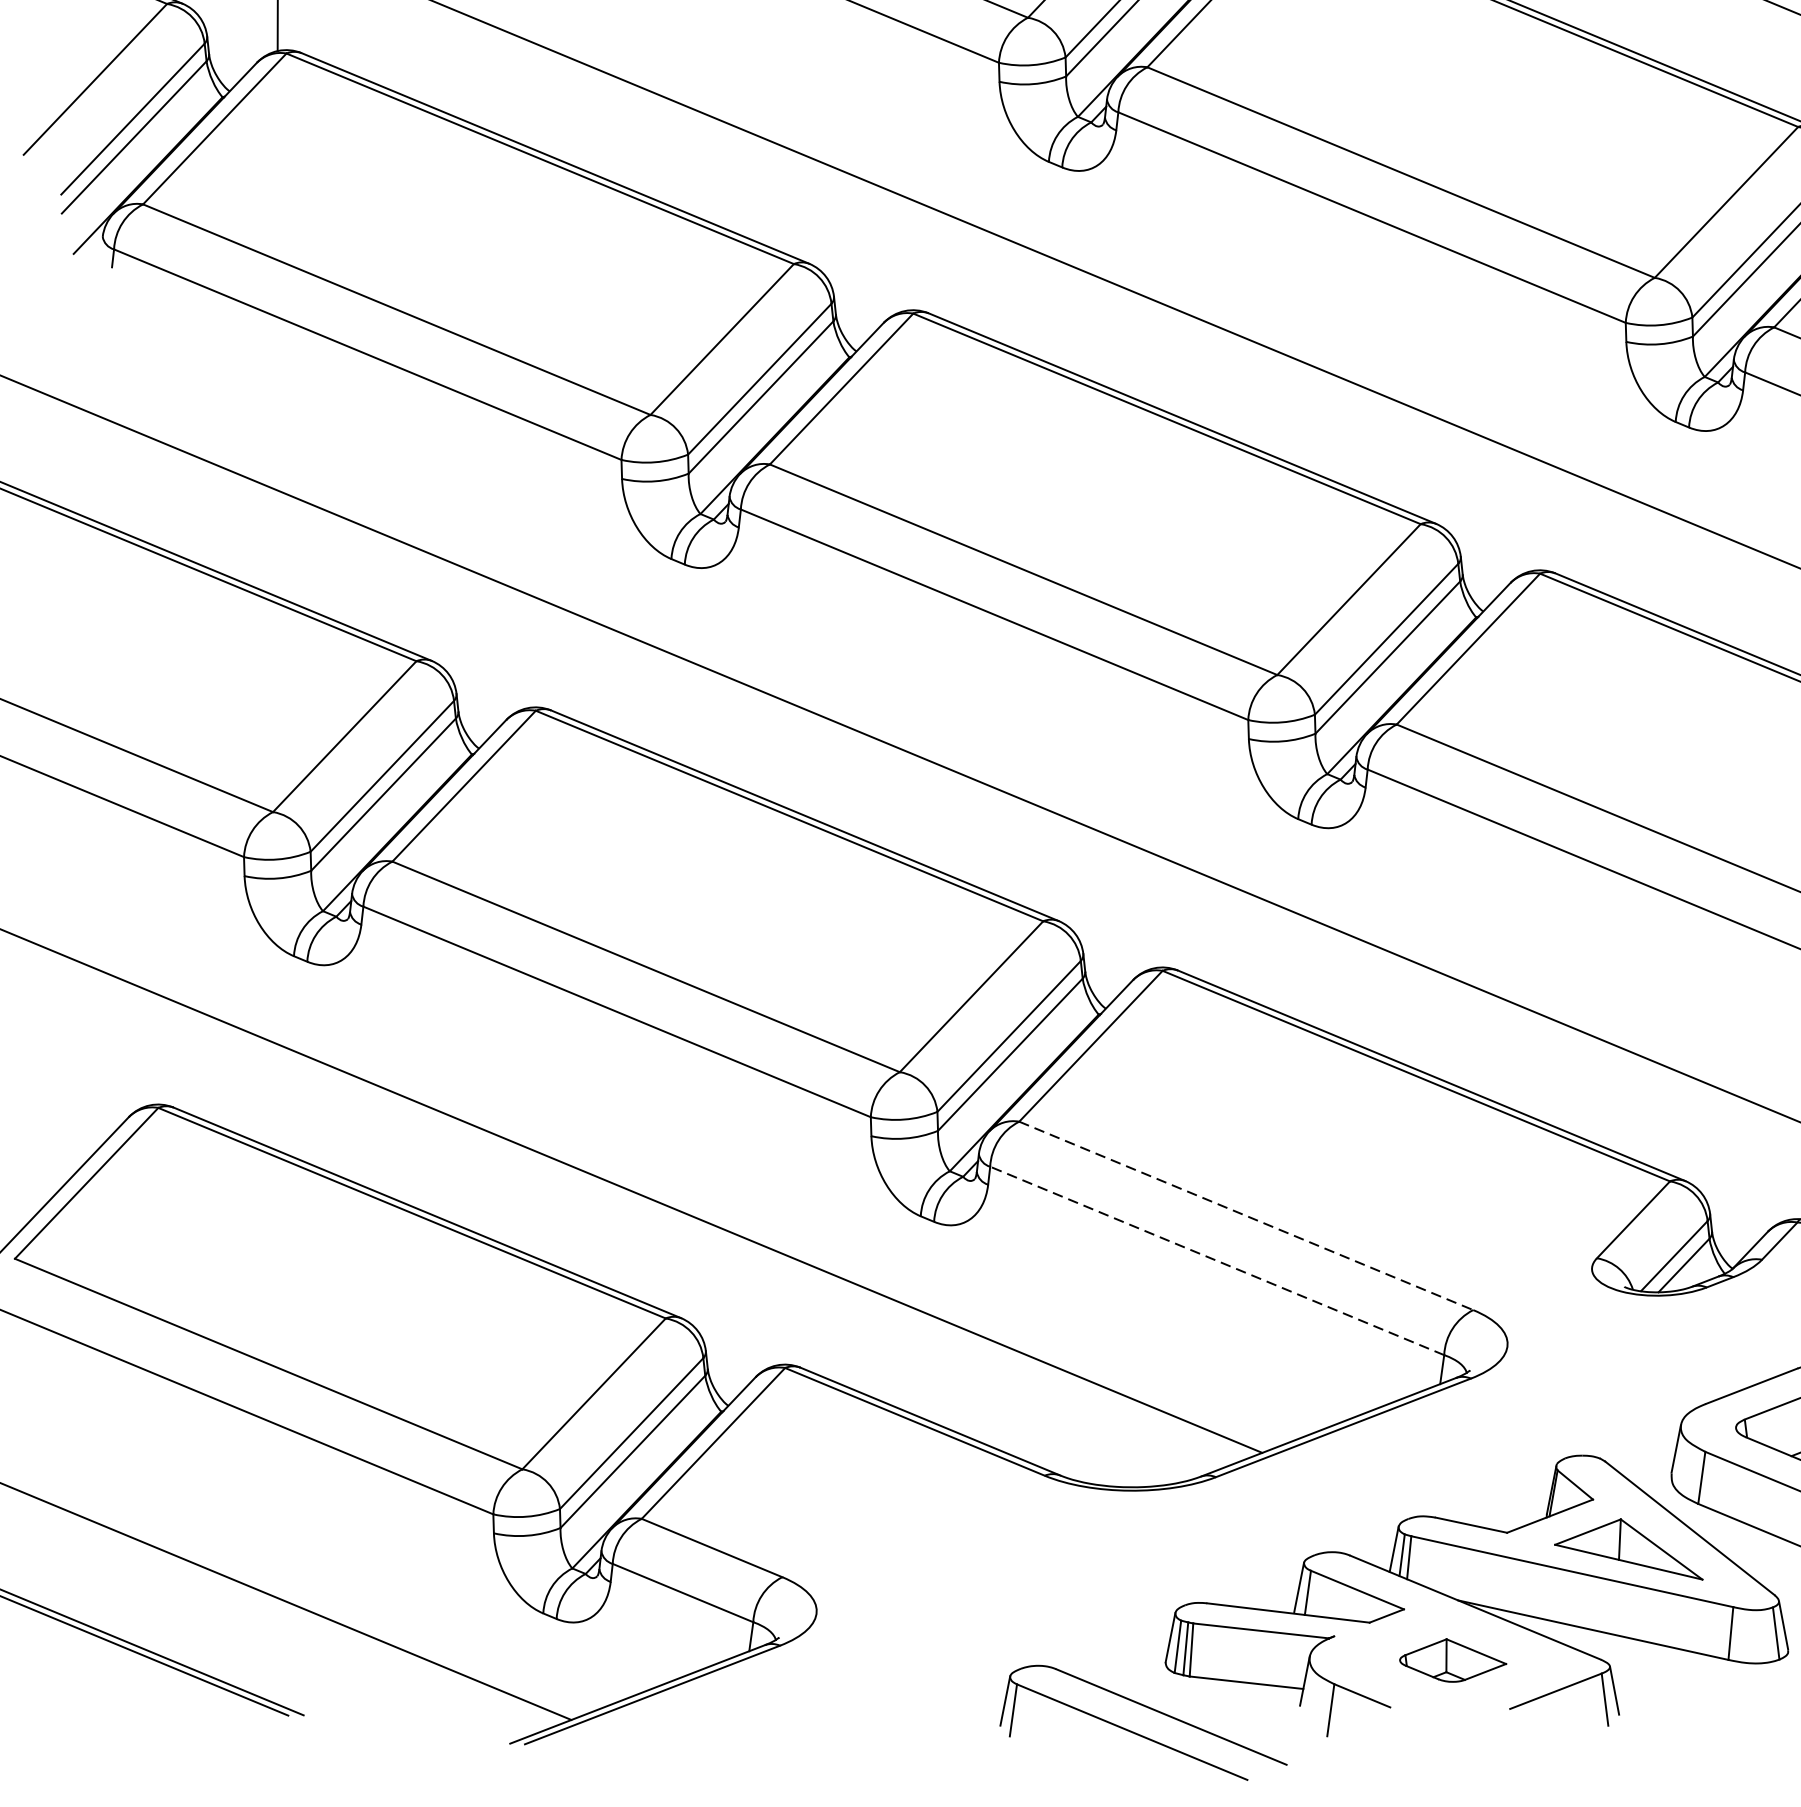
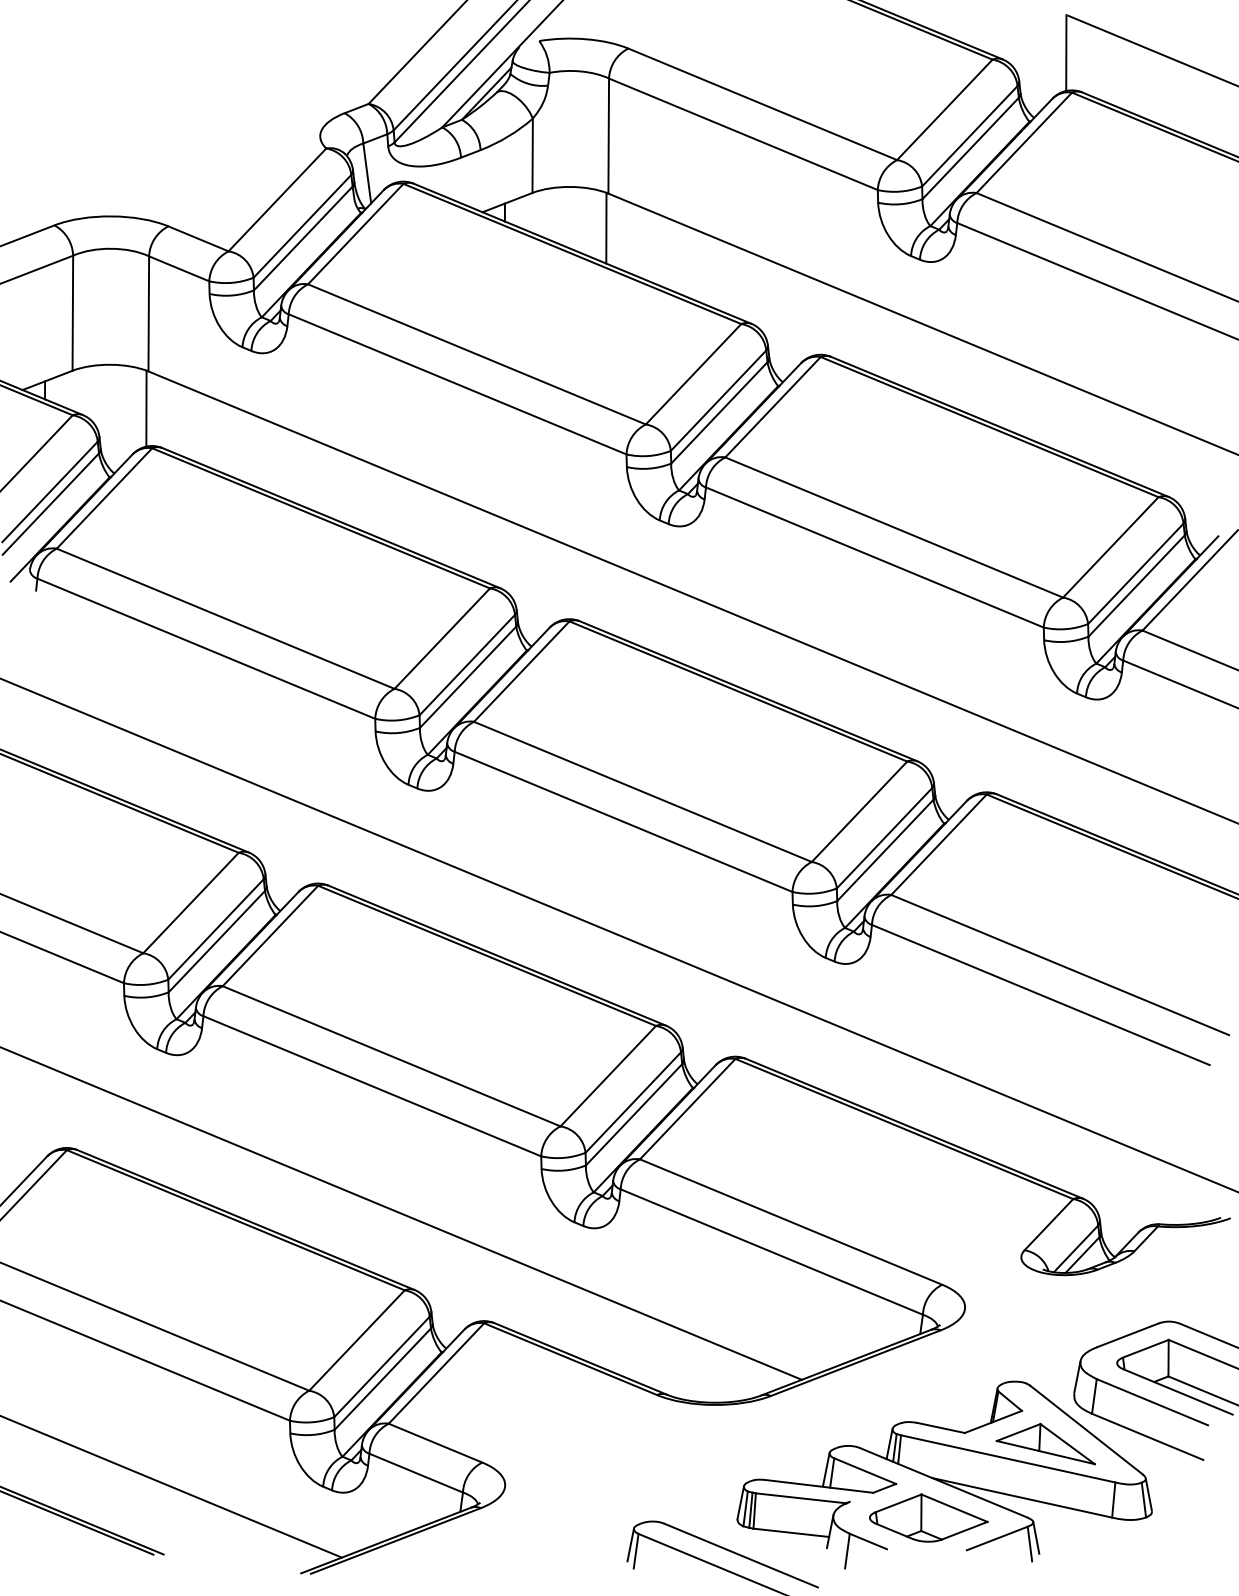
line: (1246, 1216) -> (791, 1222), dashed -> solid
line: (1216, 1261) -> (771, 1252), dashed -> solid
part: (1452, 1659) -> (928, 1517), size x1.67

